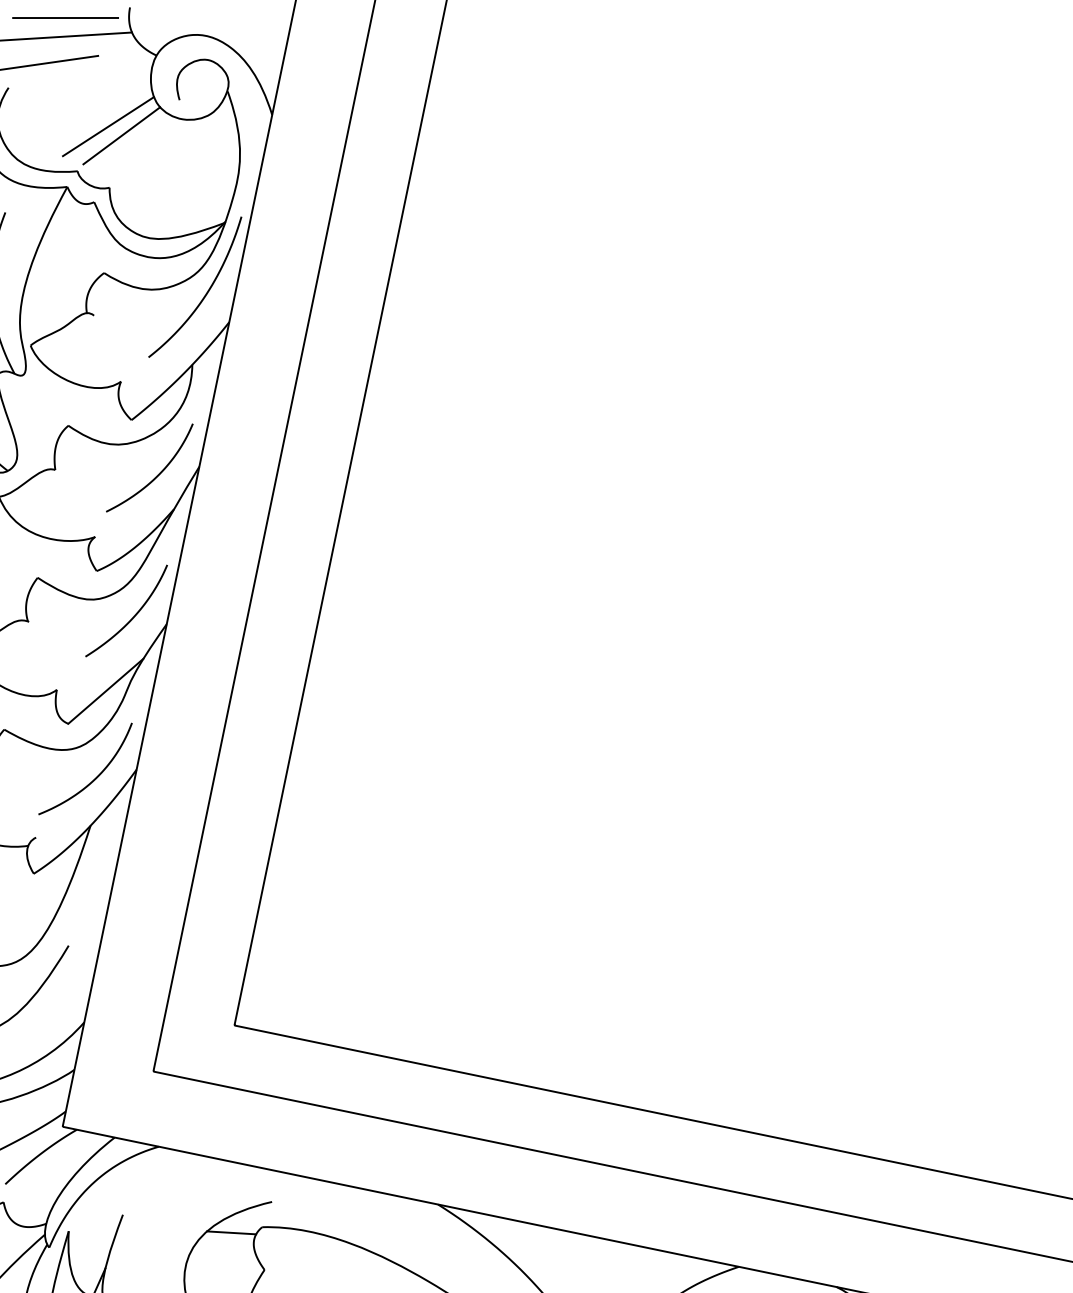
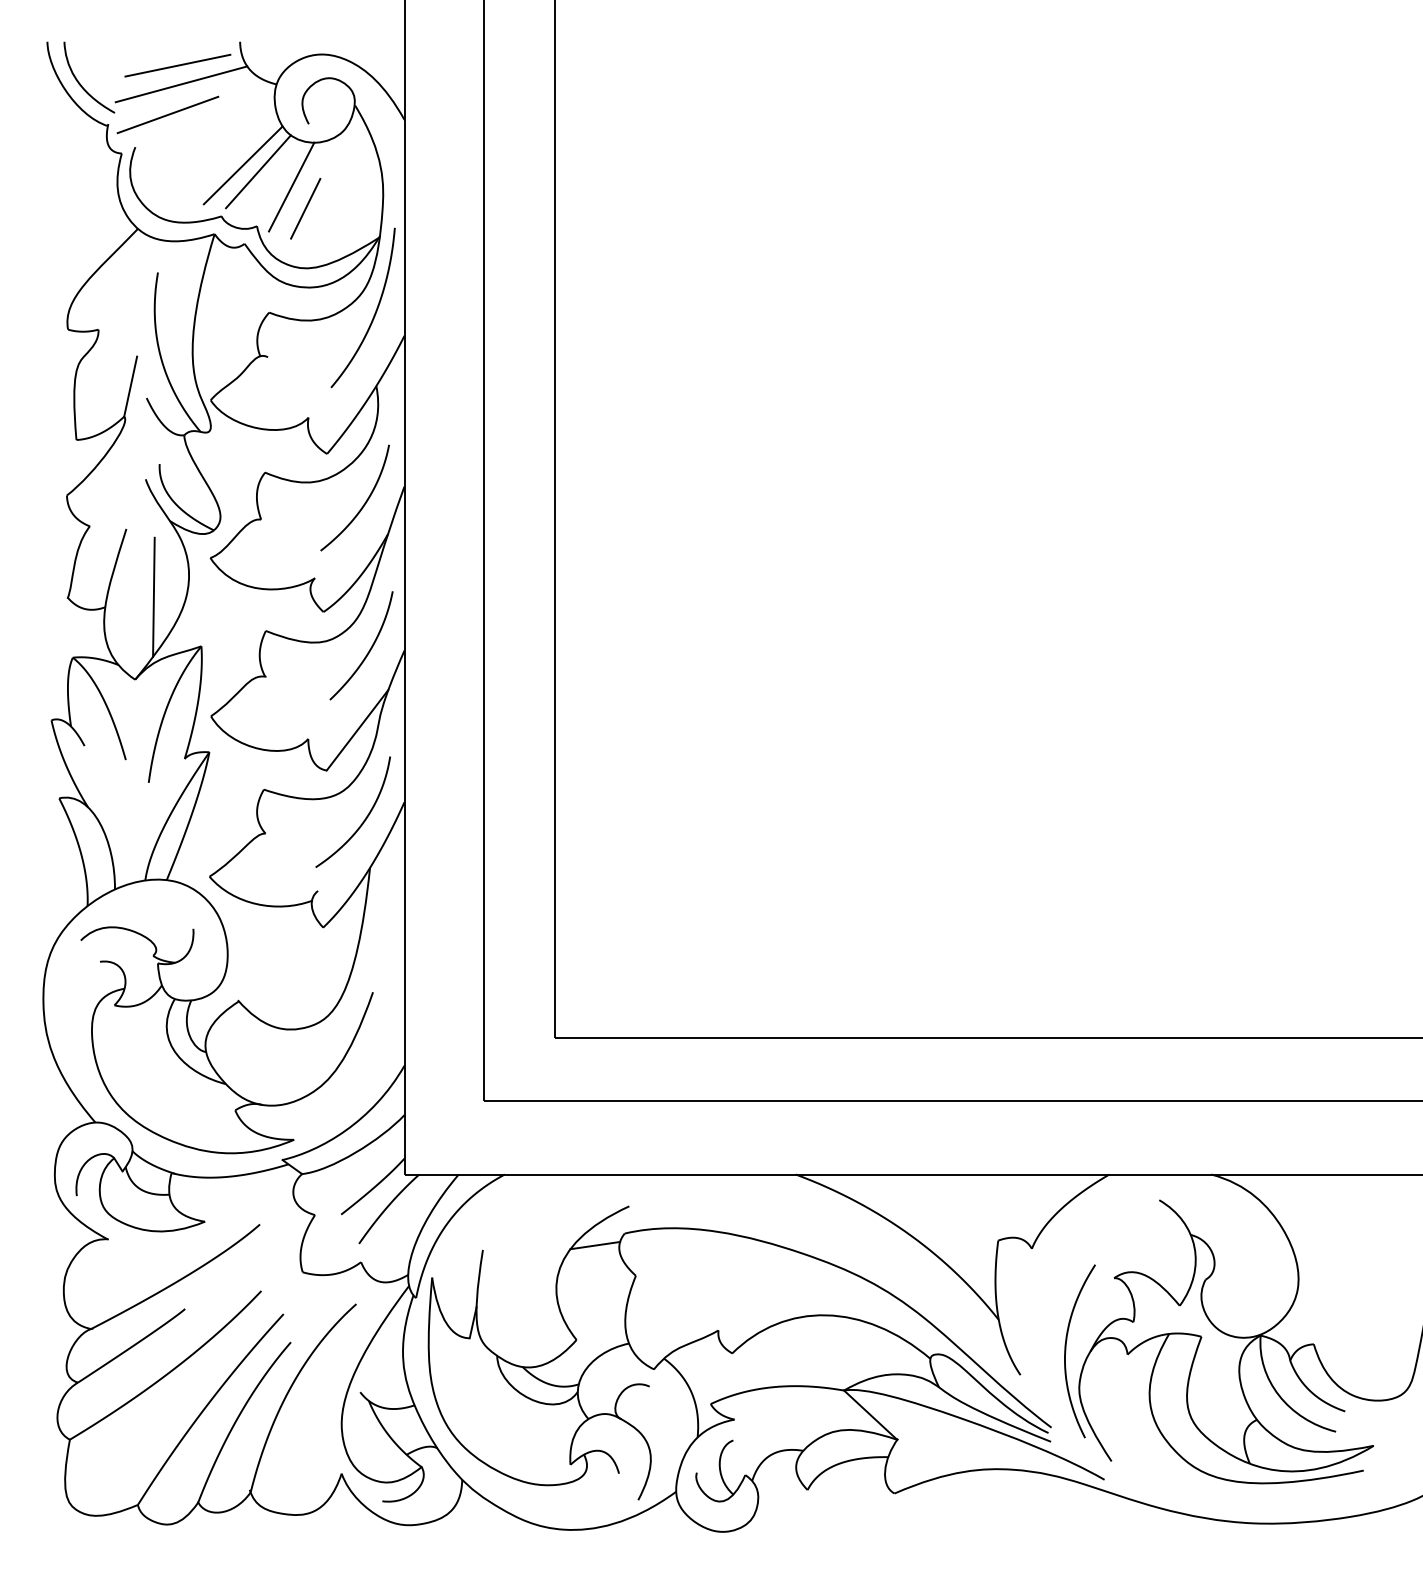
line: (150, 156) -> (291, 186), added
line: (159, 180) -> (305, 208), added

